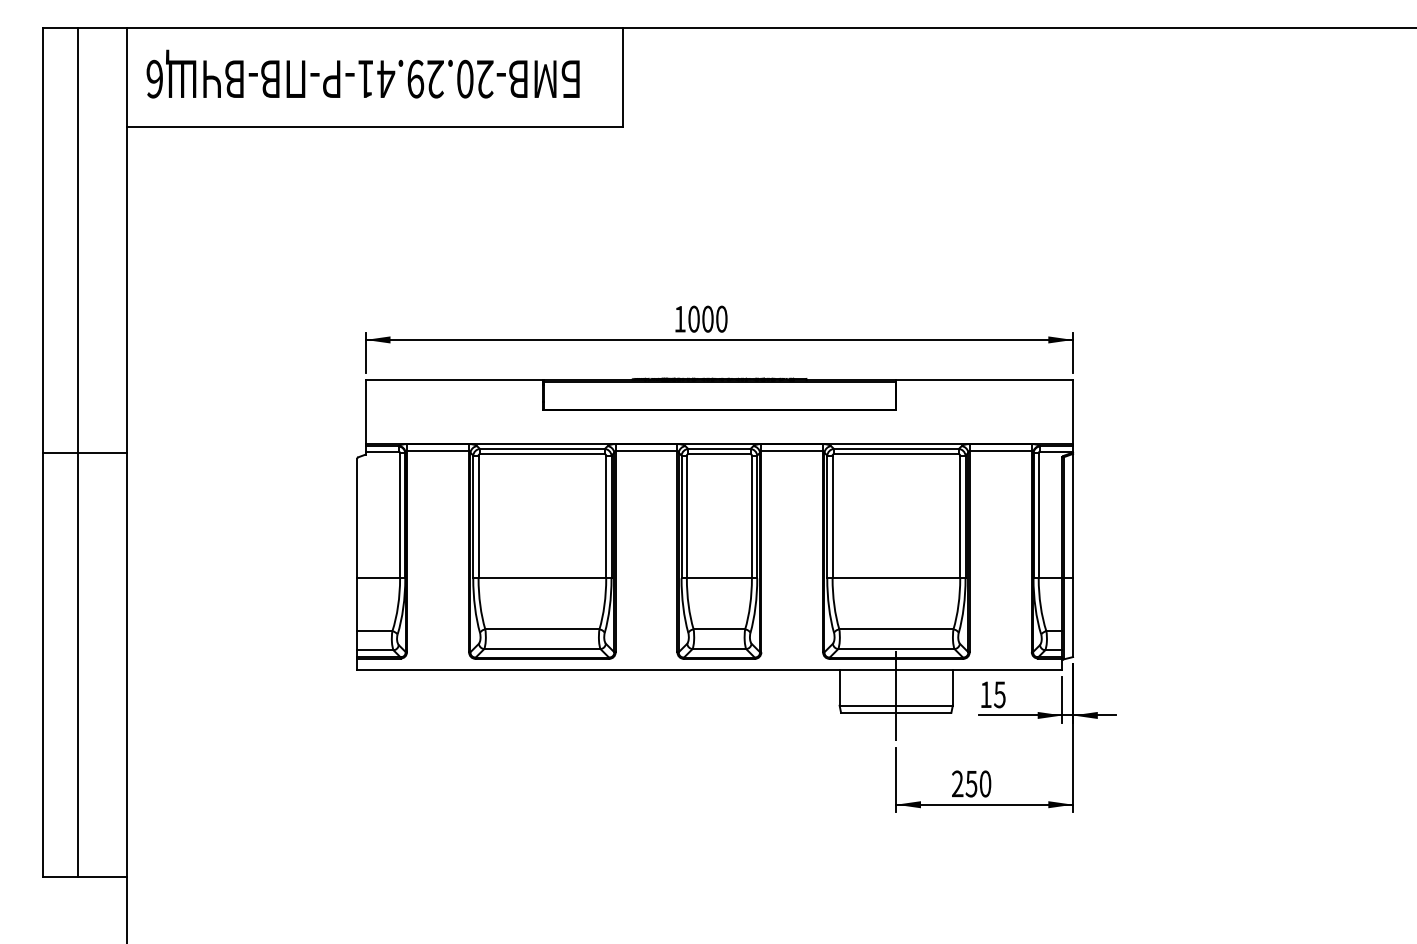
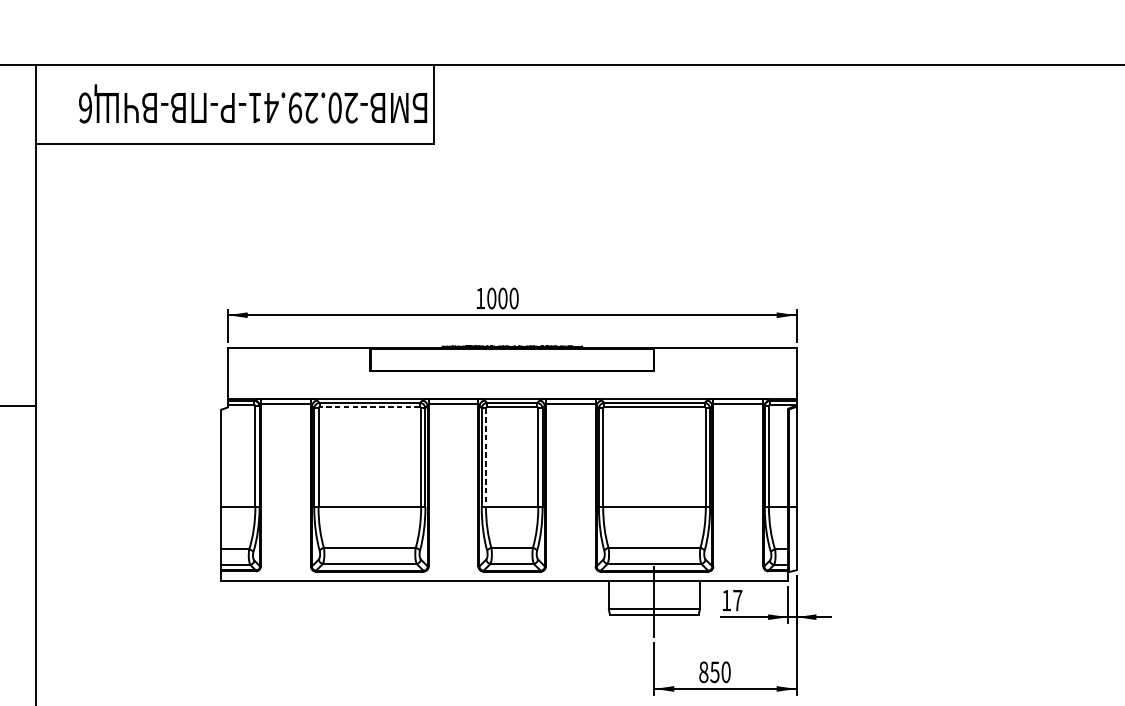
text: (362, 73) -> (252, 103), moved
line: (541, 454) -> (369, 407), solid -> dashed
line: (686, 517) -> (485, 457), solid -> dashed
text: (999, 694) -> (737, 600), 15 -> 17
text: (957, 783) -> (703, 671), 250 -> 850

